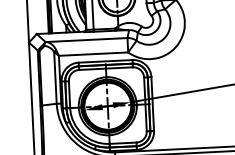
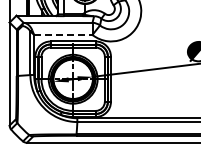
line: (93, 53) -> (63, 34), solid -> dashed

